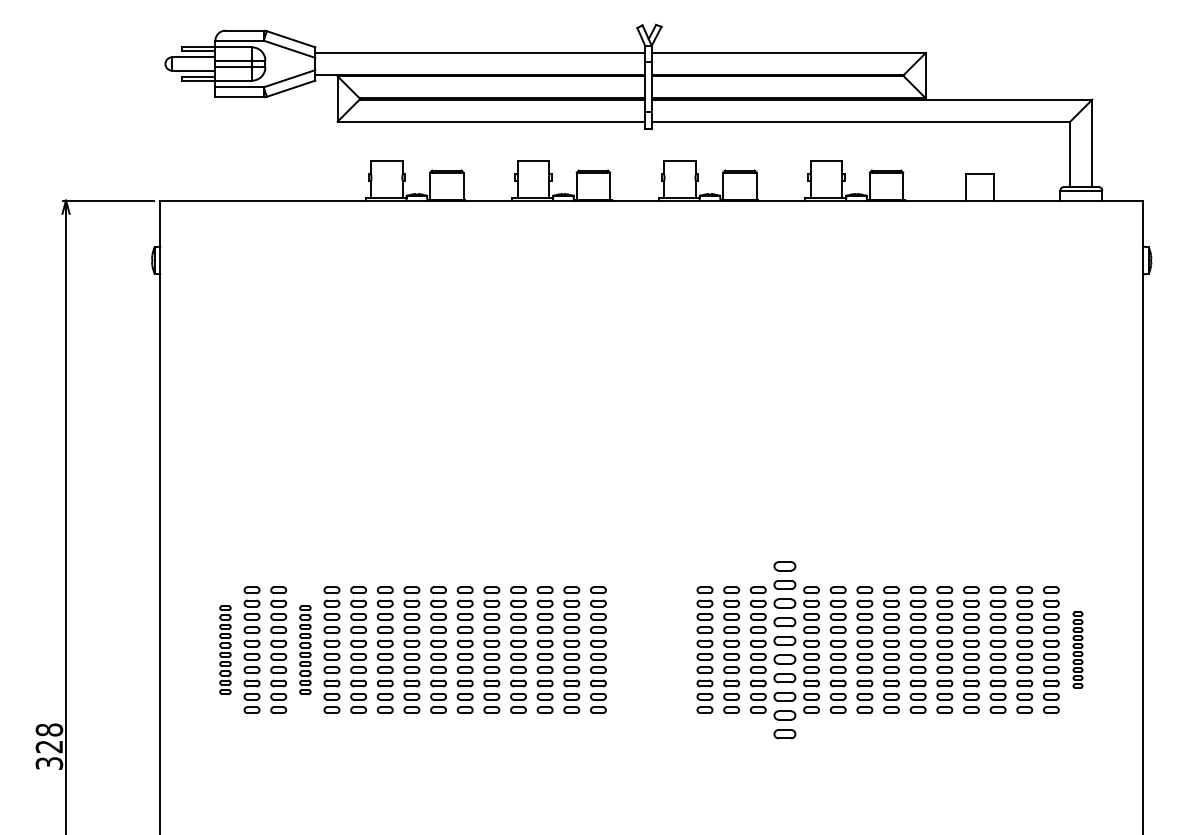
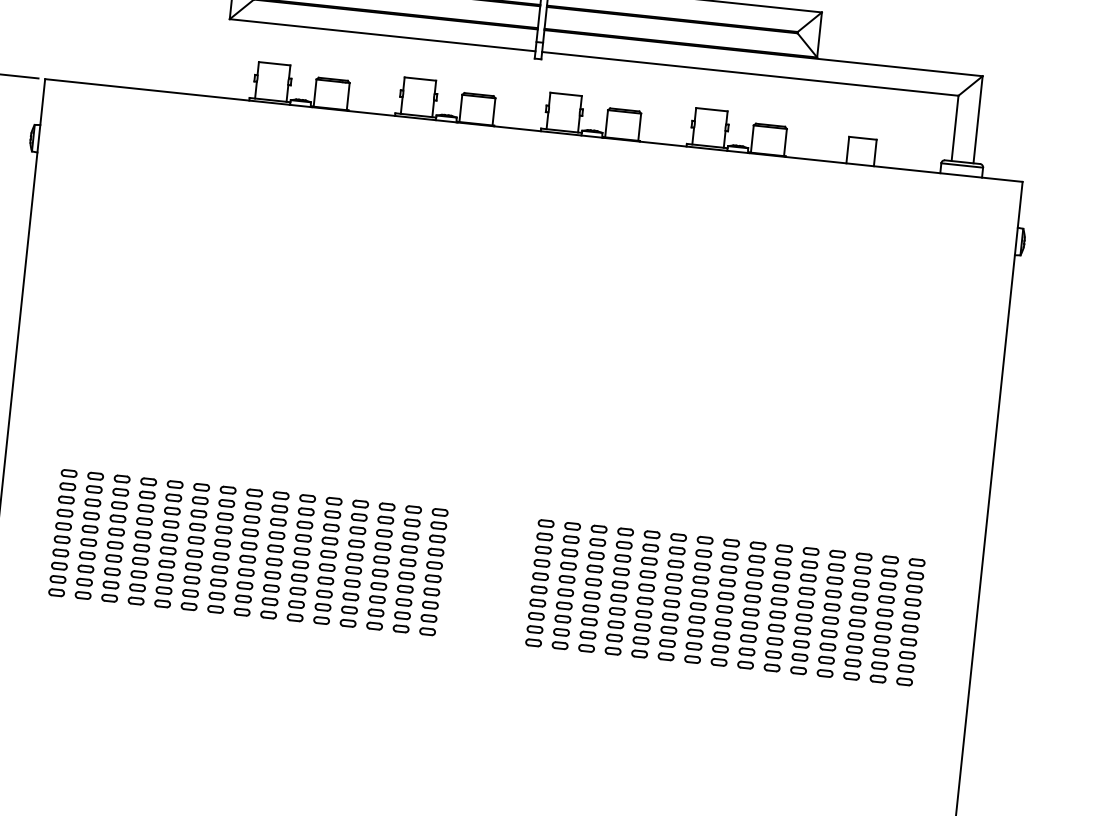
part: (225, 649) -> (63, 532), size x1.43
part: (305, 649) -> (142, 540), size x1.43
part: (784, 649) -> (619, 590), size x0.71
part: (1077, 649) -> (910, 621), size x1.67

